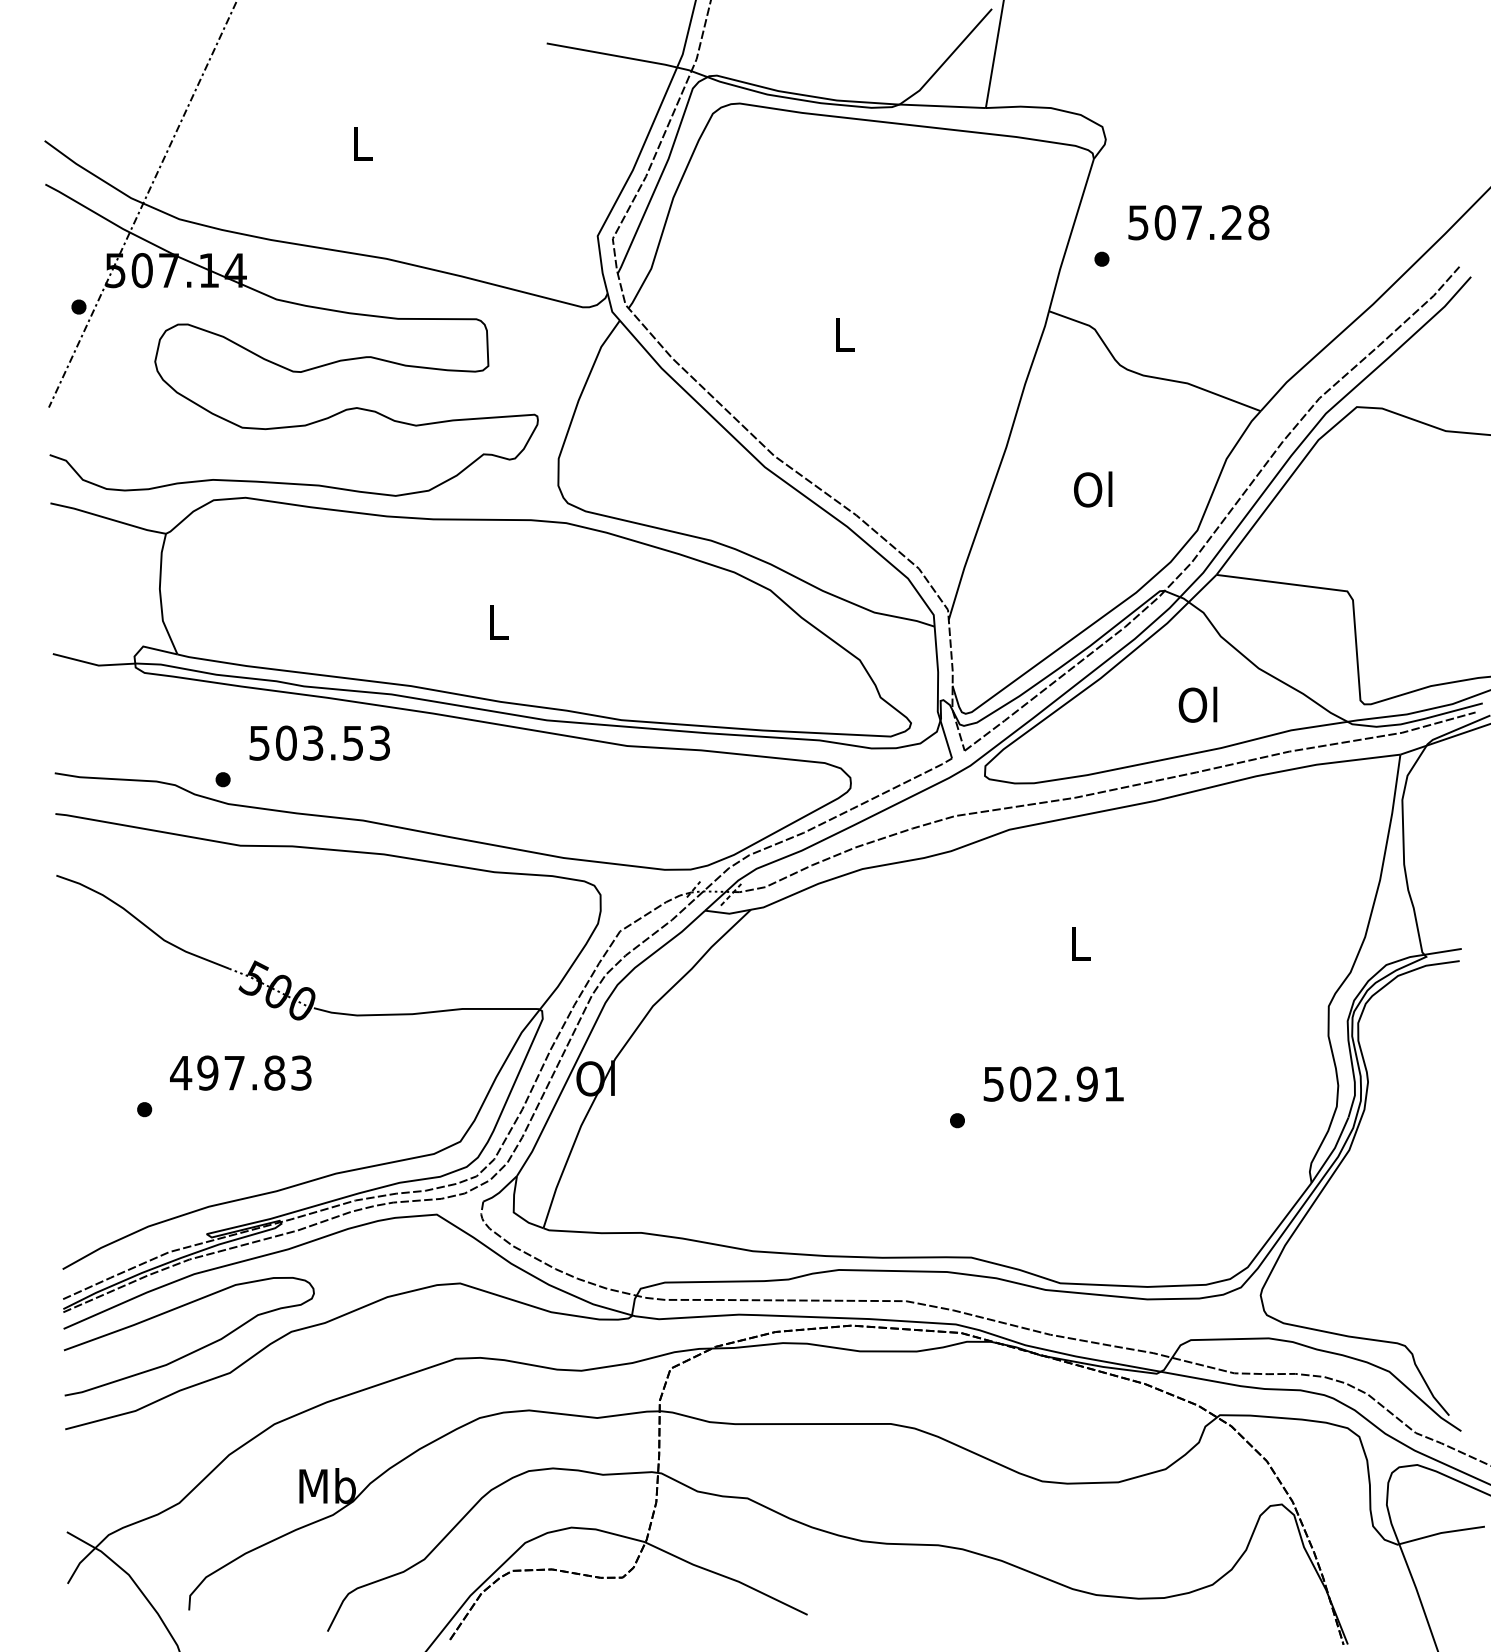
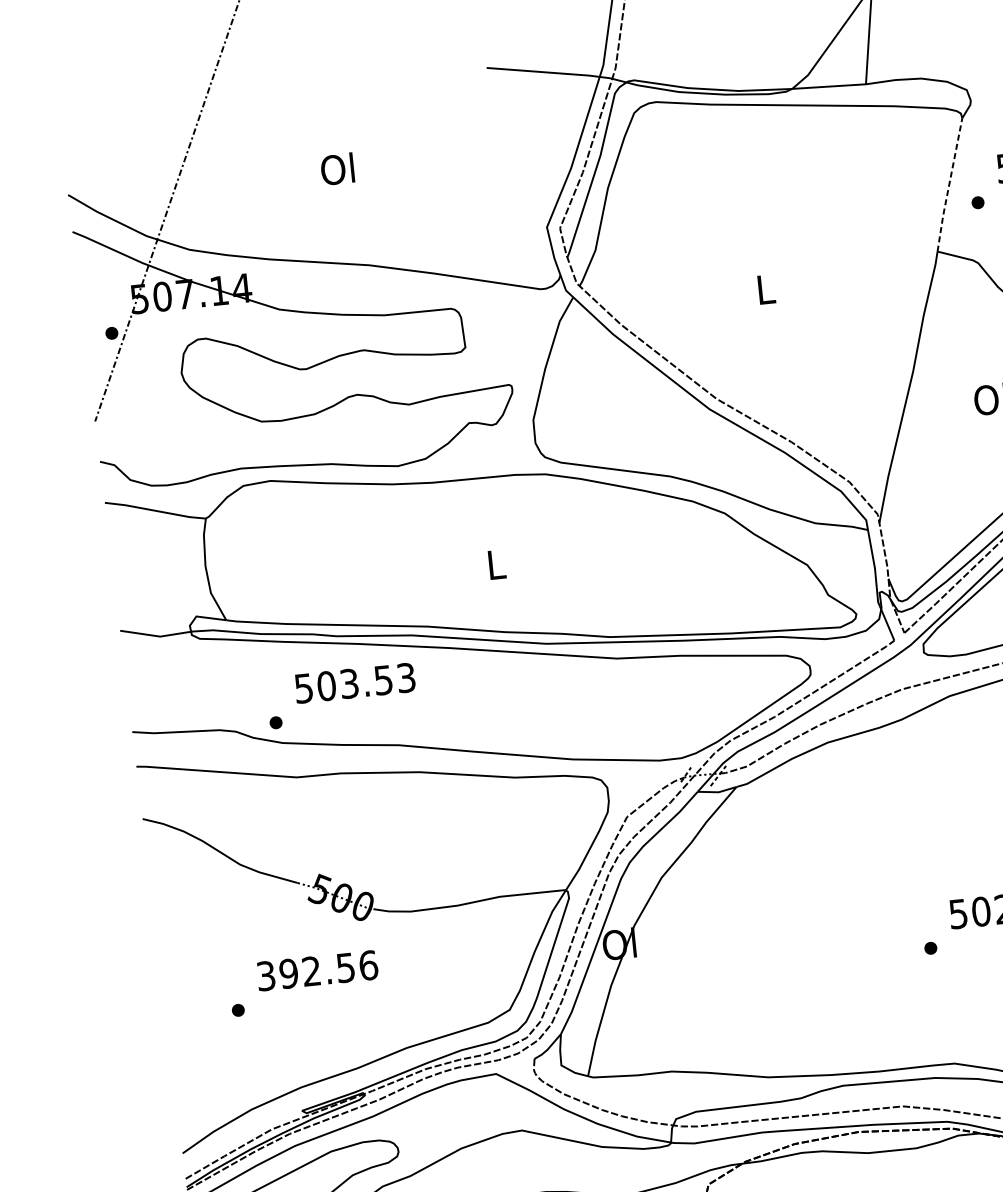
text: (360, 143) -> (337, 169), L -> Ol
line: (1070, 235) -> (949, 185), solid -> dashed
text: (241, 1072) -> (317, 970), 497.83 -> 392.56

